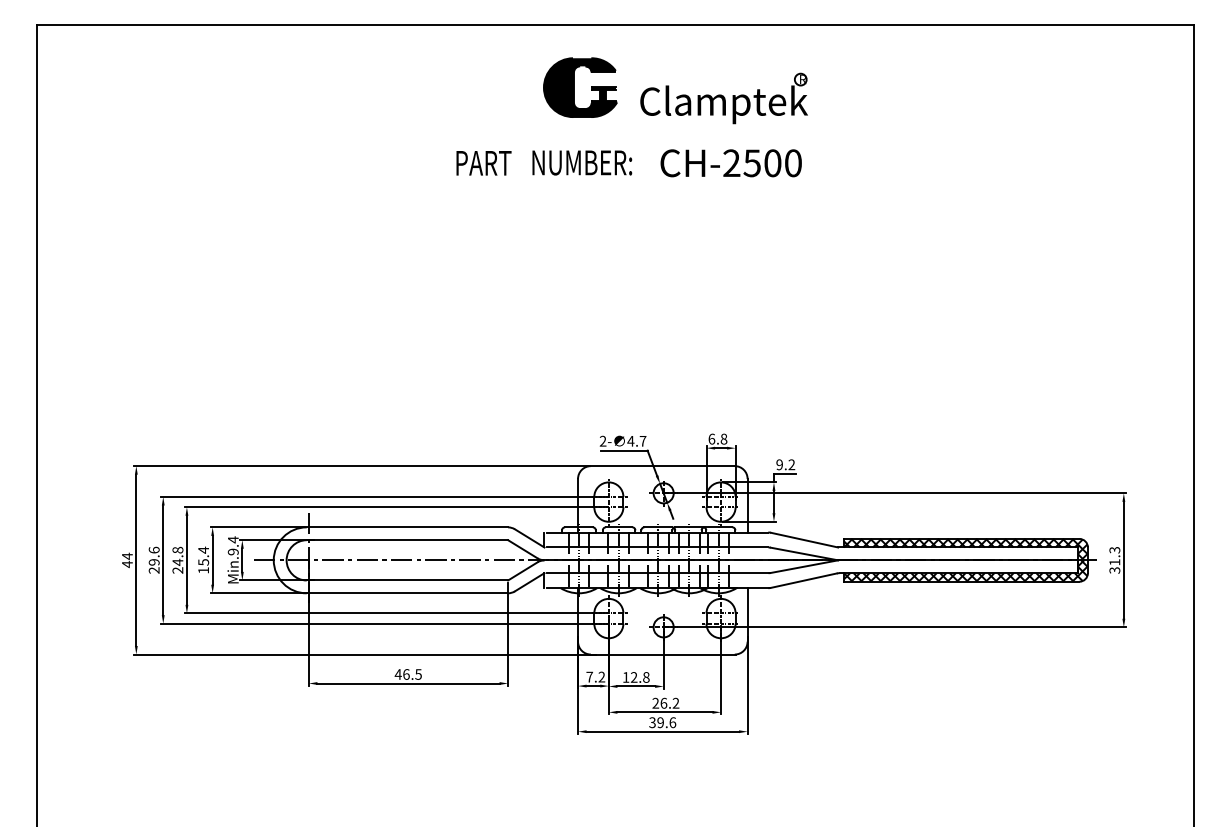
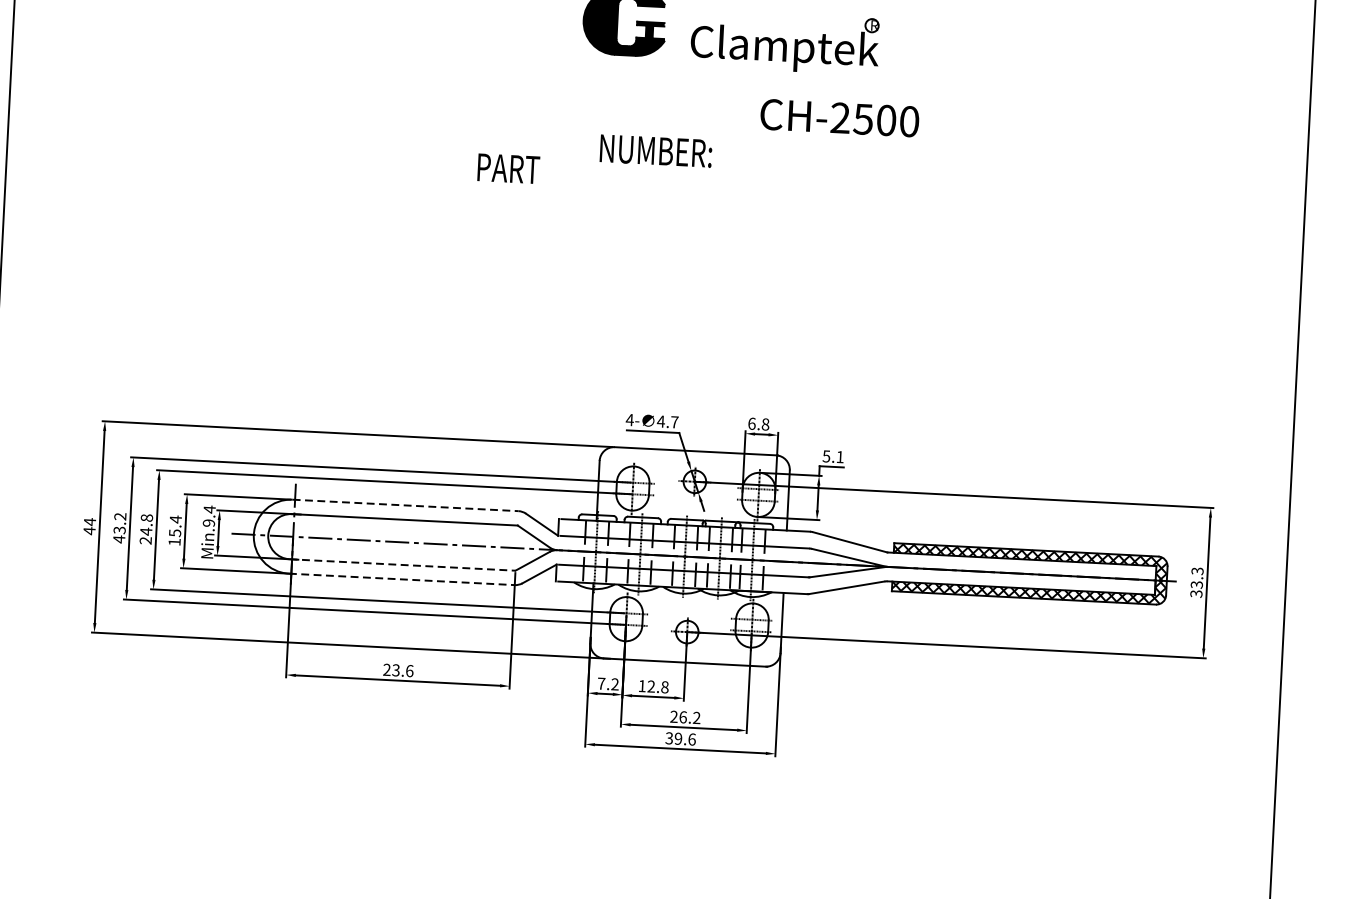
text: (582, 162) -> (656, 150), moved
text: (483, 163) -> (508, 169), moved
text: (730, 163) -> (839, 118), moved
text: (602, 440) -> (629, 419), 2- -> 4-
text: (785, 464) -> (833, 456), 9.2 -> 5.1
line: (407, 527) -> (405, 505), solid -> dashed
text: (153, 560) -> (118, 528), 29.6 -> 43.2
text: (1114, 562) -> (1196, 584), 31.3 -> 33.3
line: (407, 580) -> (402, 565), solid -> dashed
line: (407, 593) -> (401, 579), solid -> dashed
text: (407, 674) -> (397, 670), 46.5 -> 23.6

